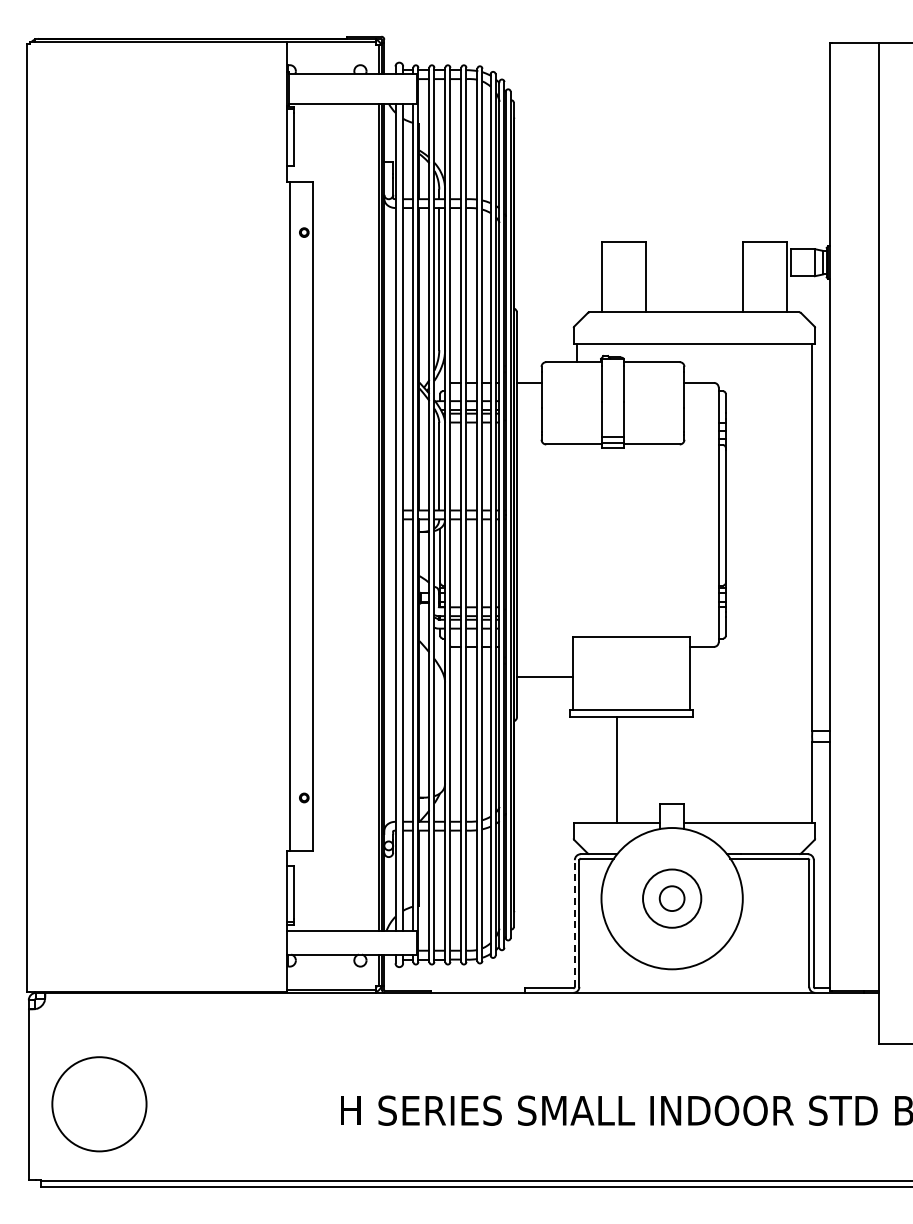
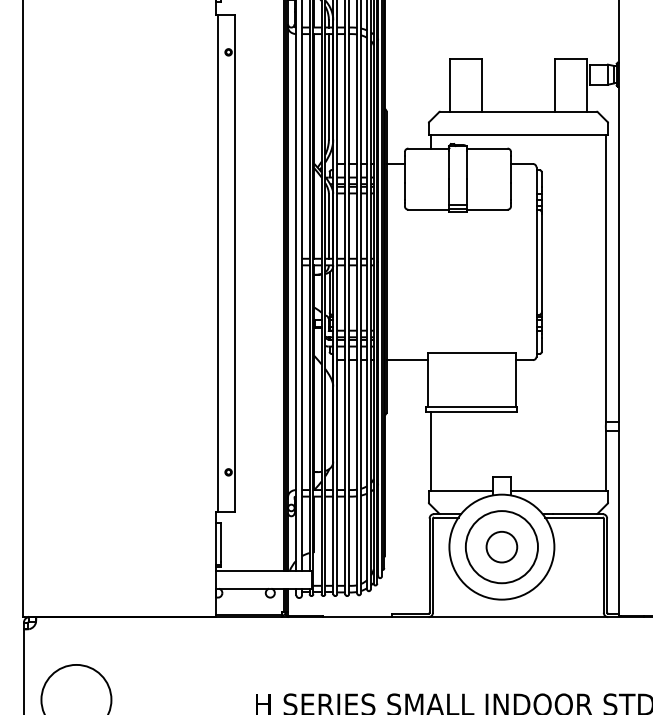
line: (544, 676) -> (407, 359), moved
line: (616, 769) -> (430, 451), moved
circle: (671, 898) -> (501, 547), size x1.67
circle: (671, 898) -> (501, 547), size x1.67
line: (574, 923) -> (429, 565), dashed -> solid

